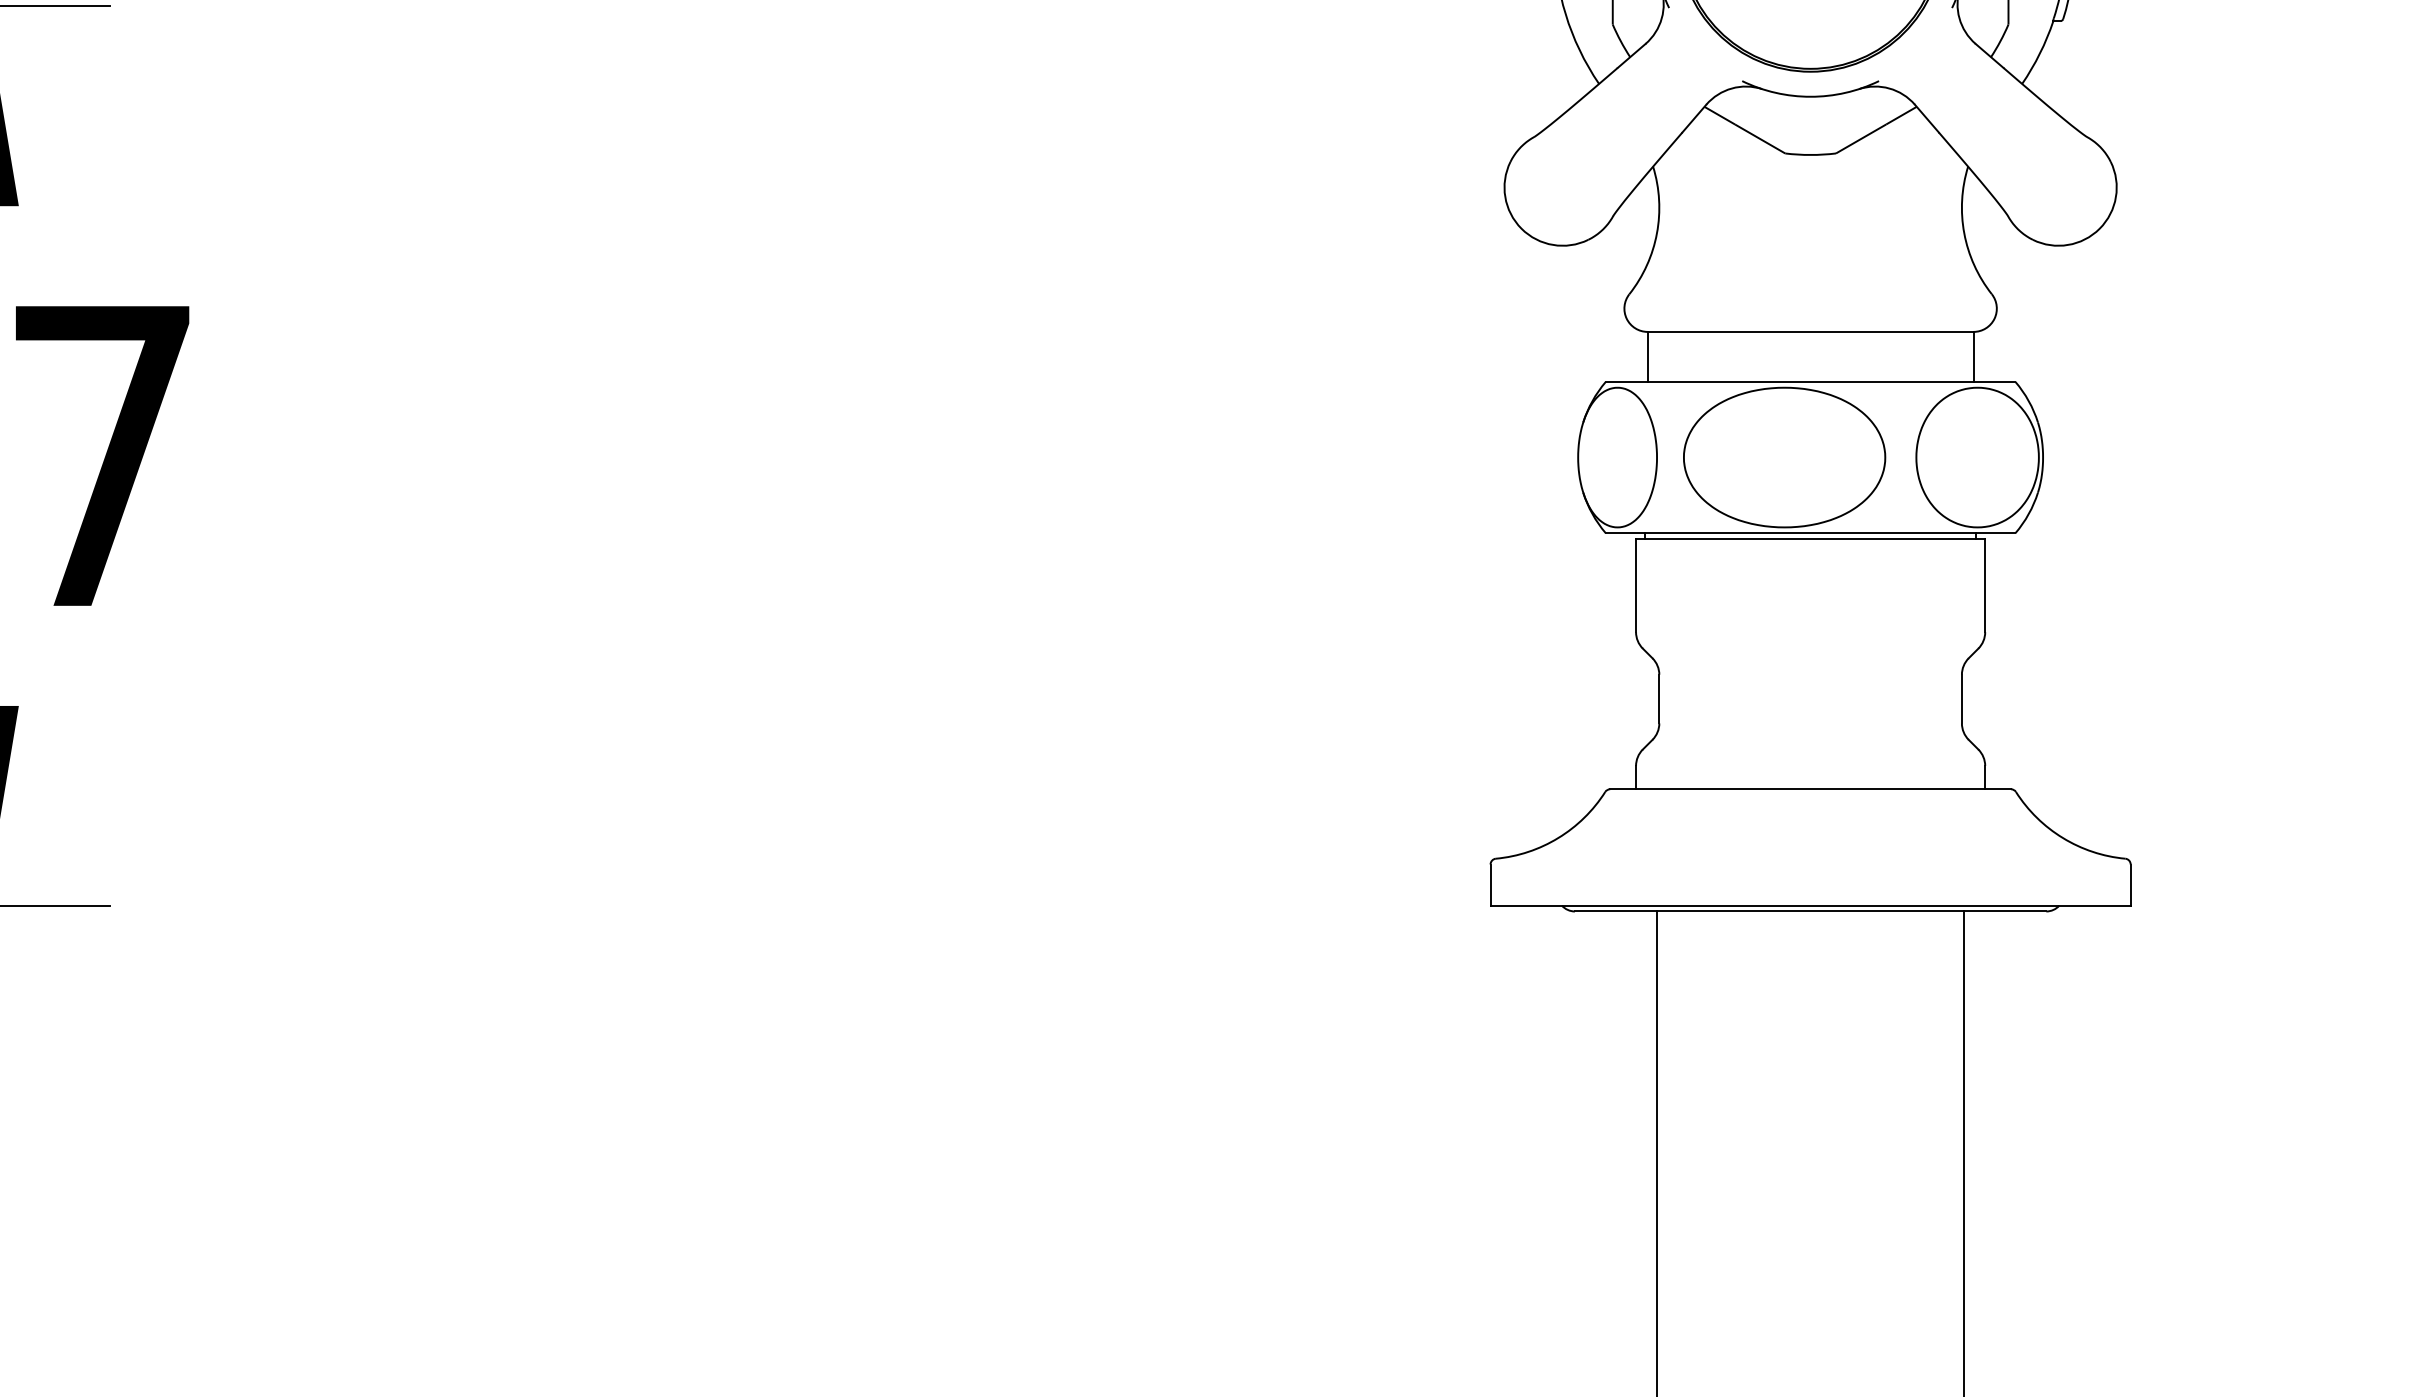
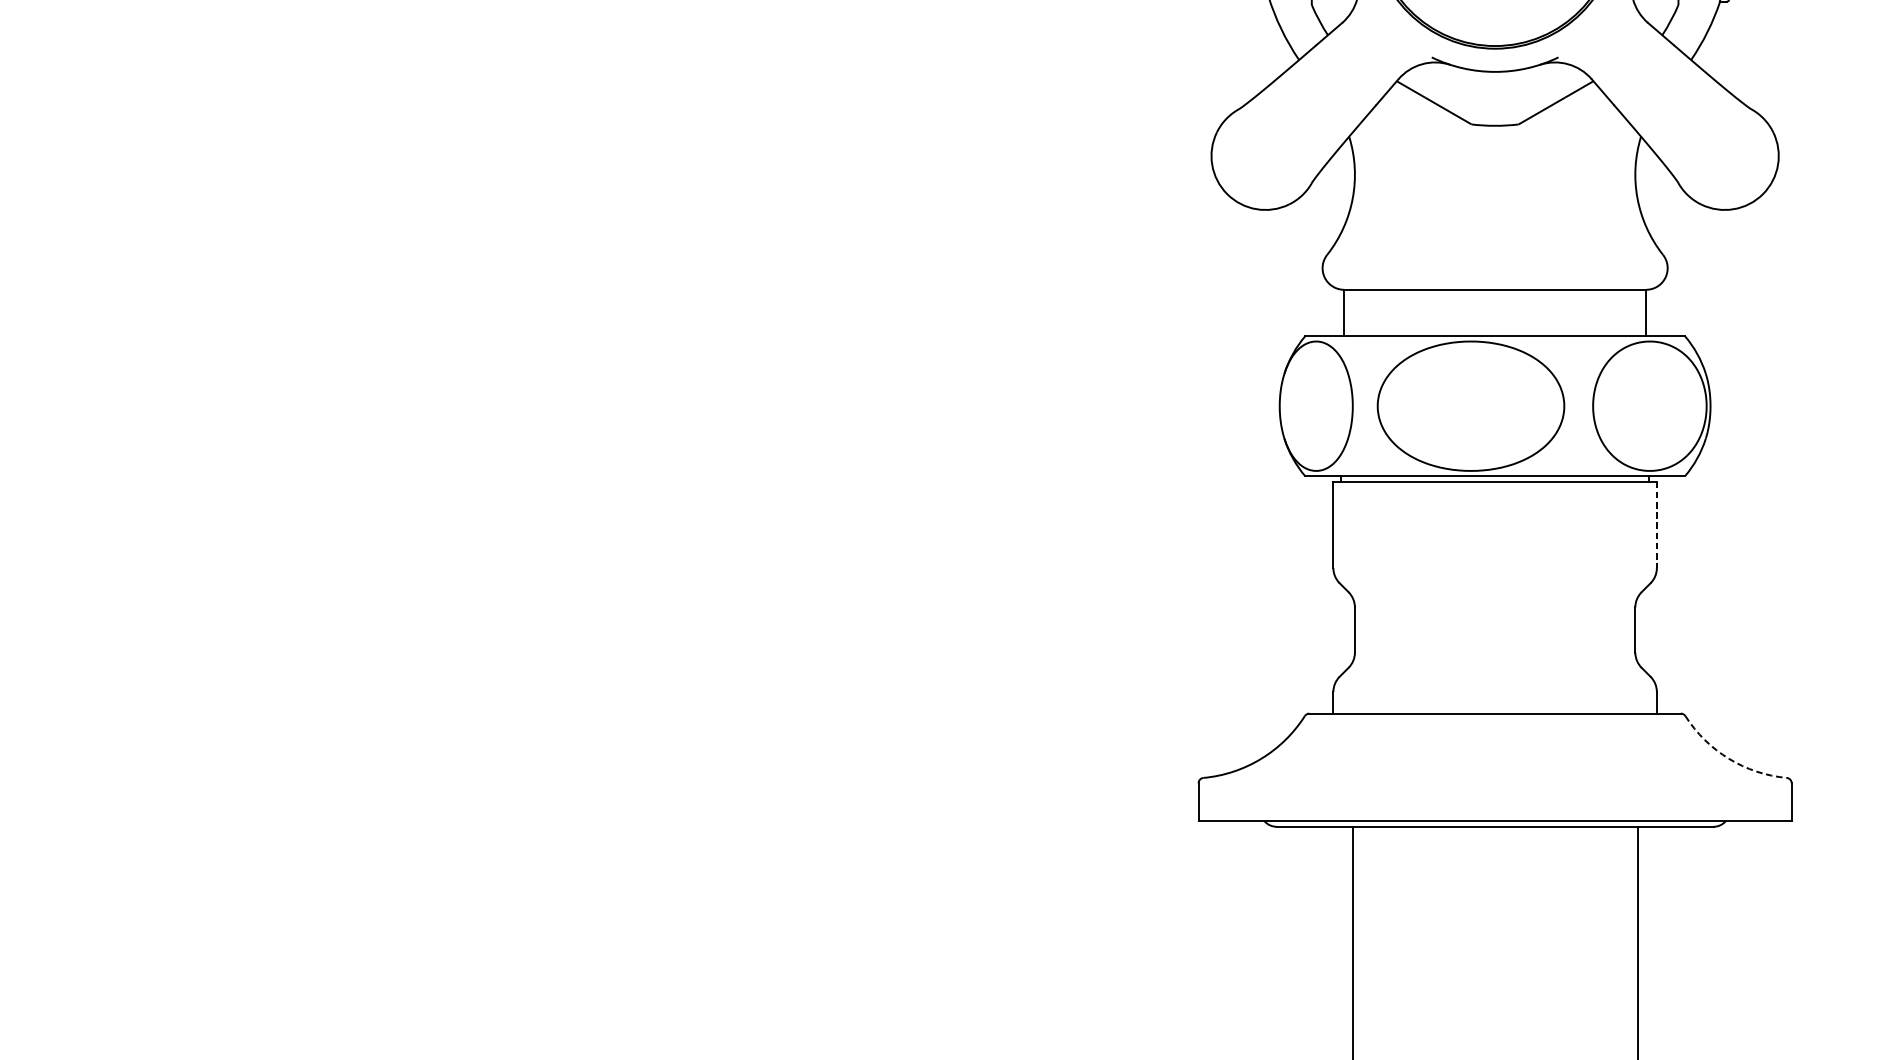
line: (1985, 585) -> (1657, 524), solid -> dashed
arc: (2062, 838) -> (1728, 759), solid -> dashed

